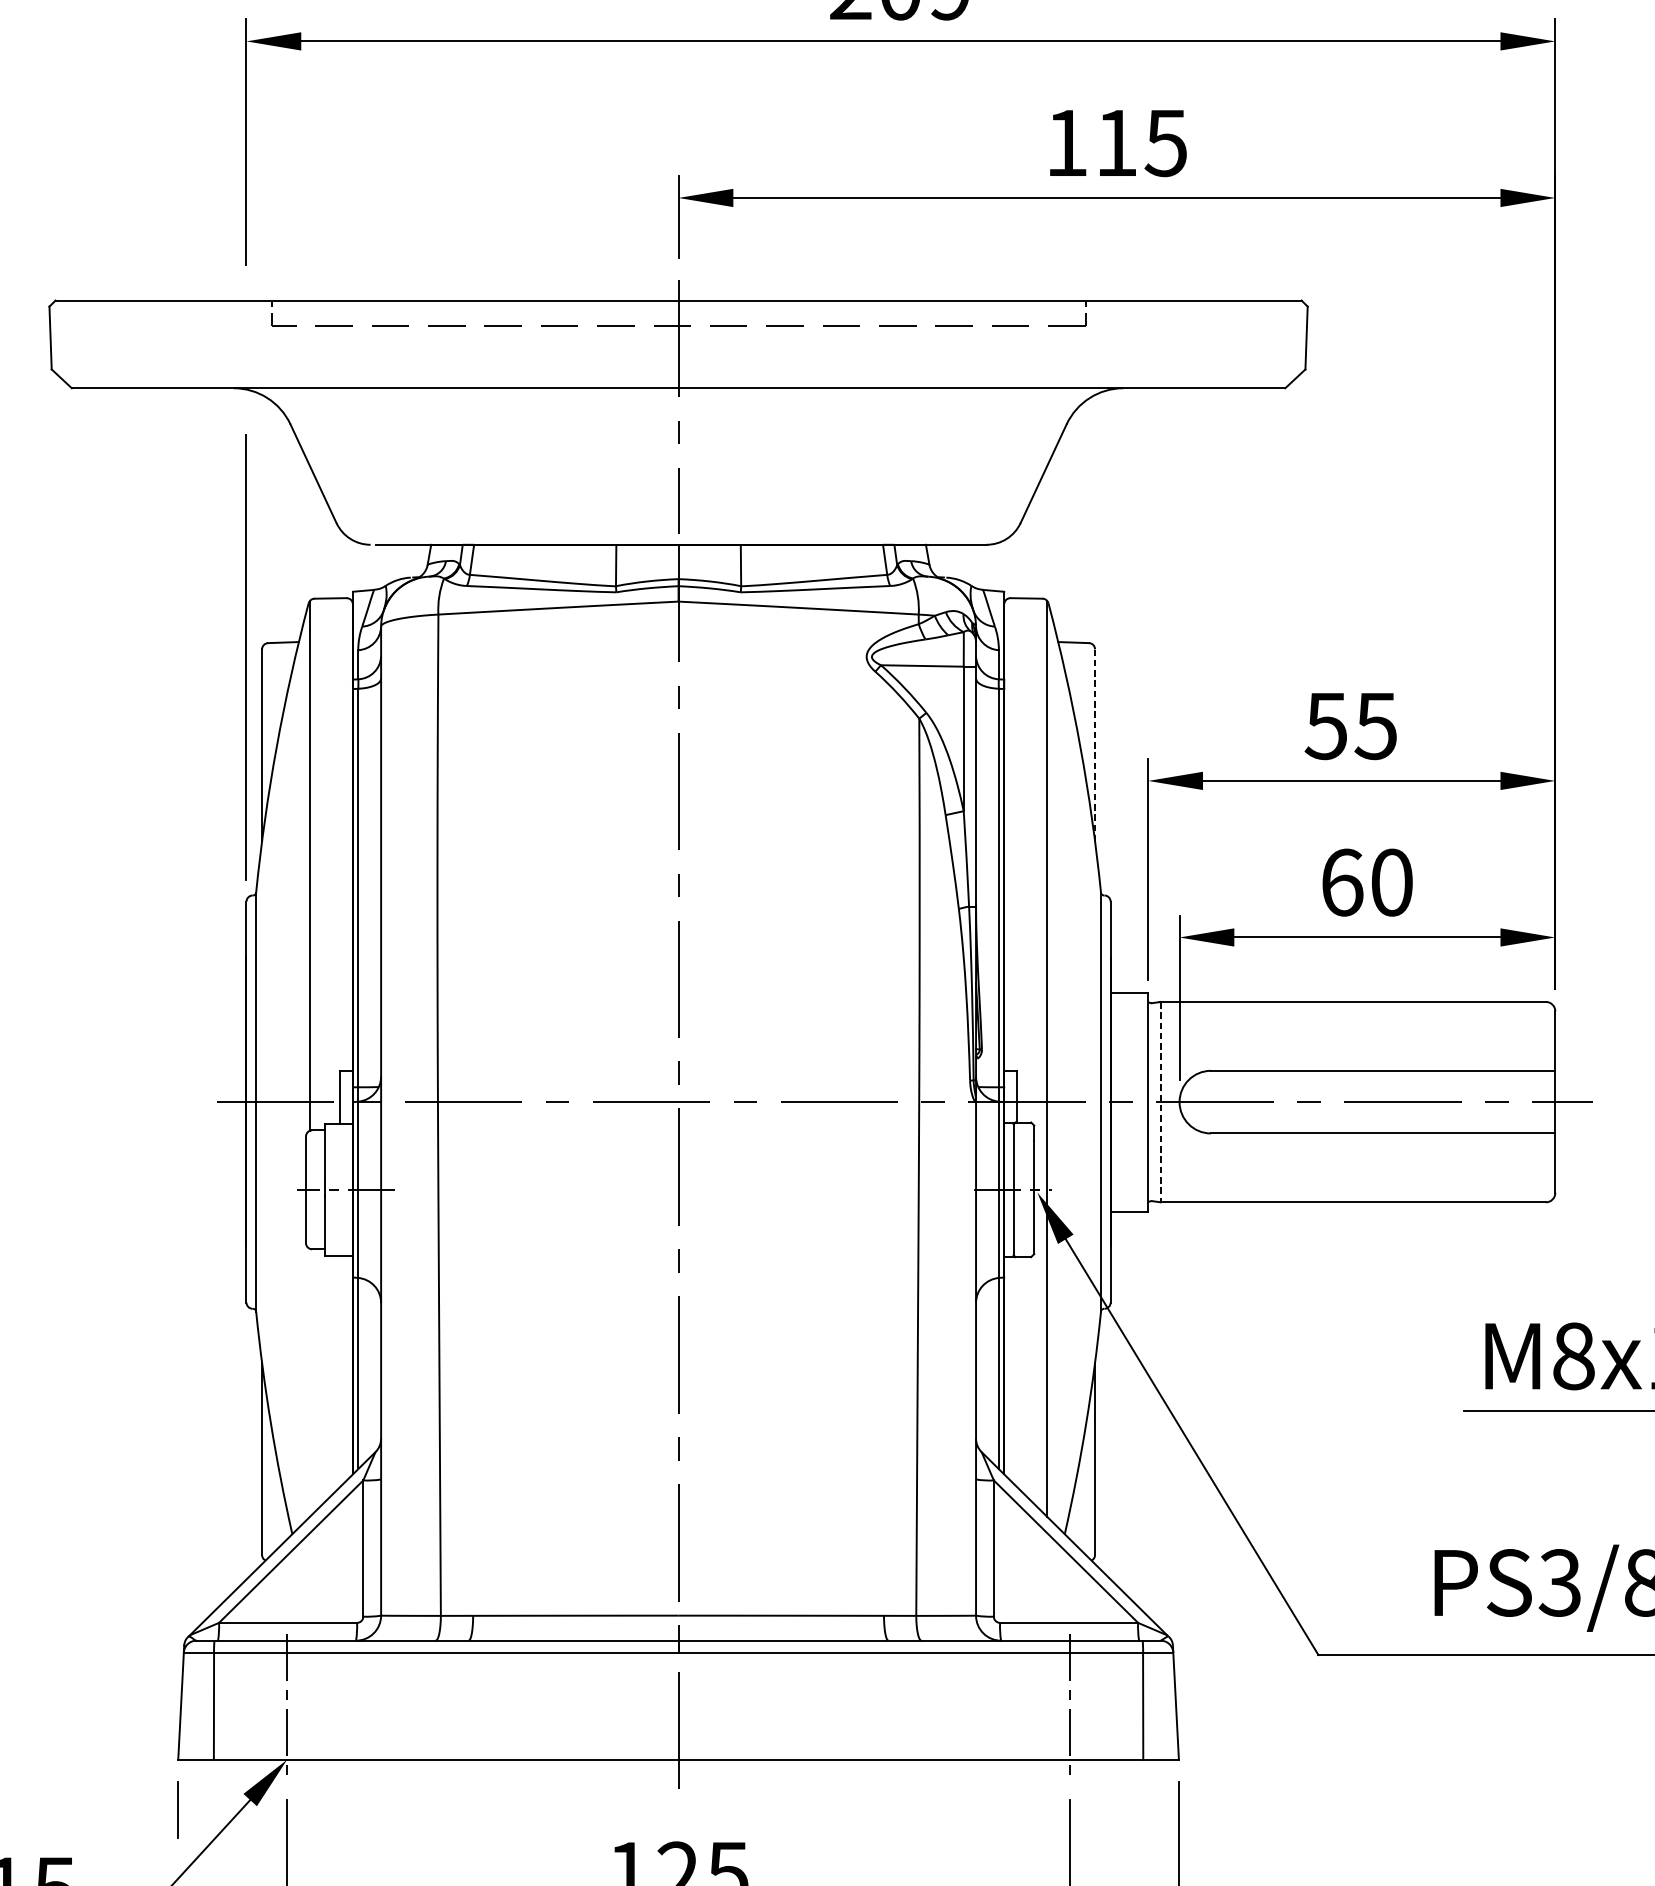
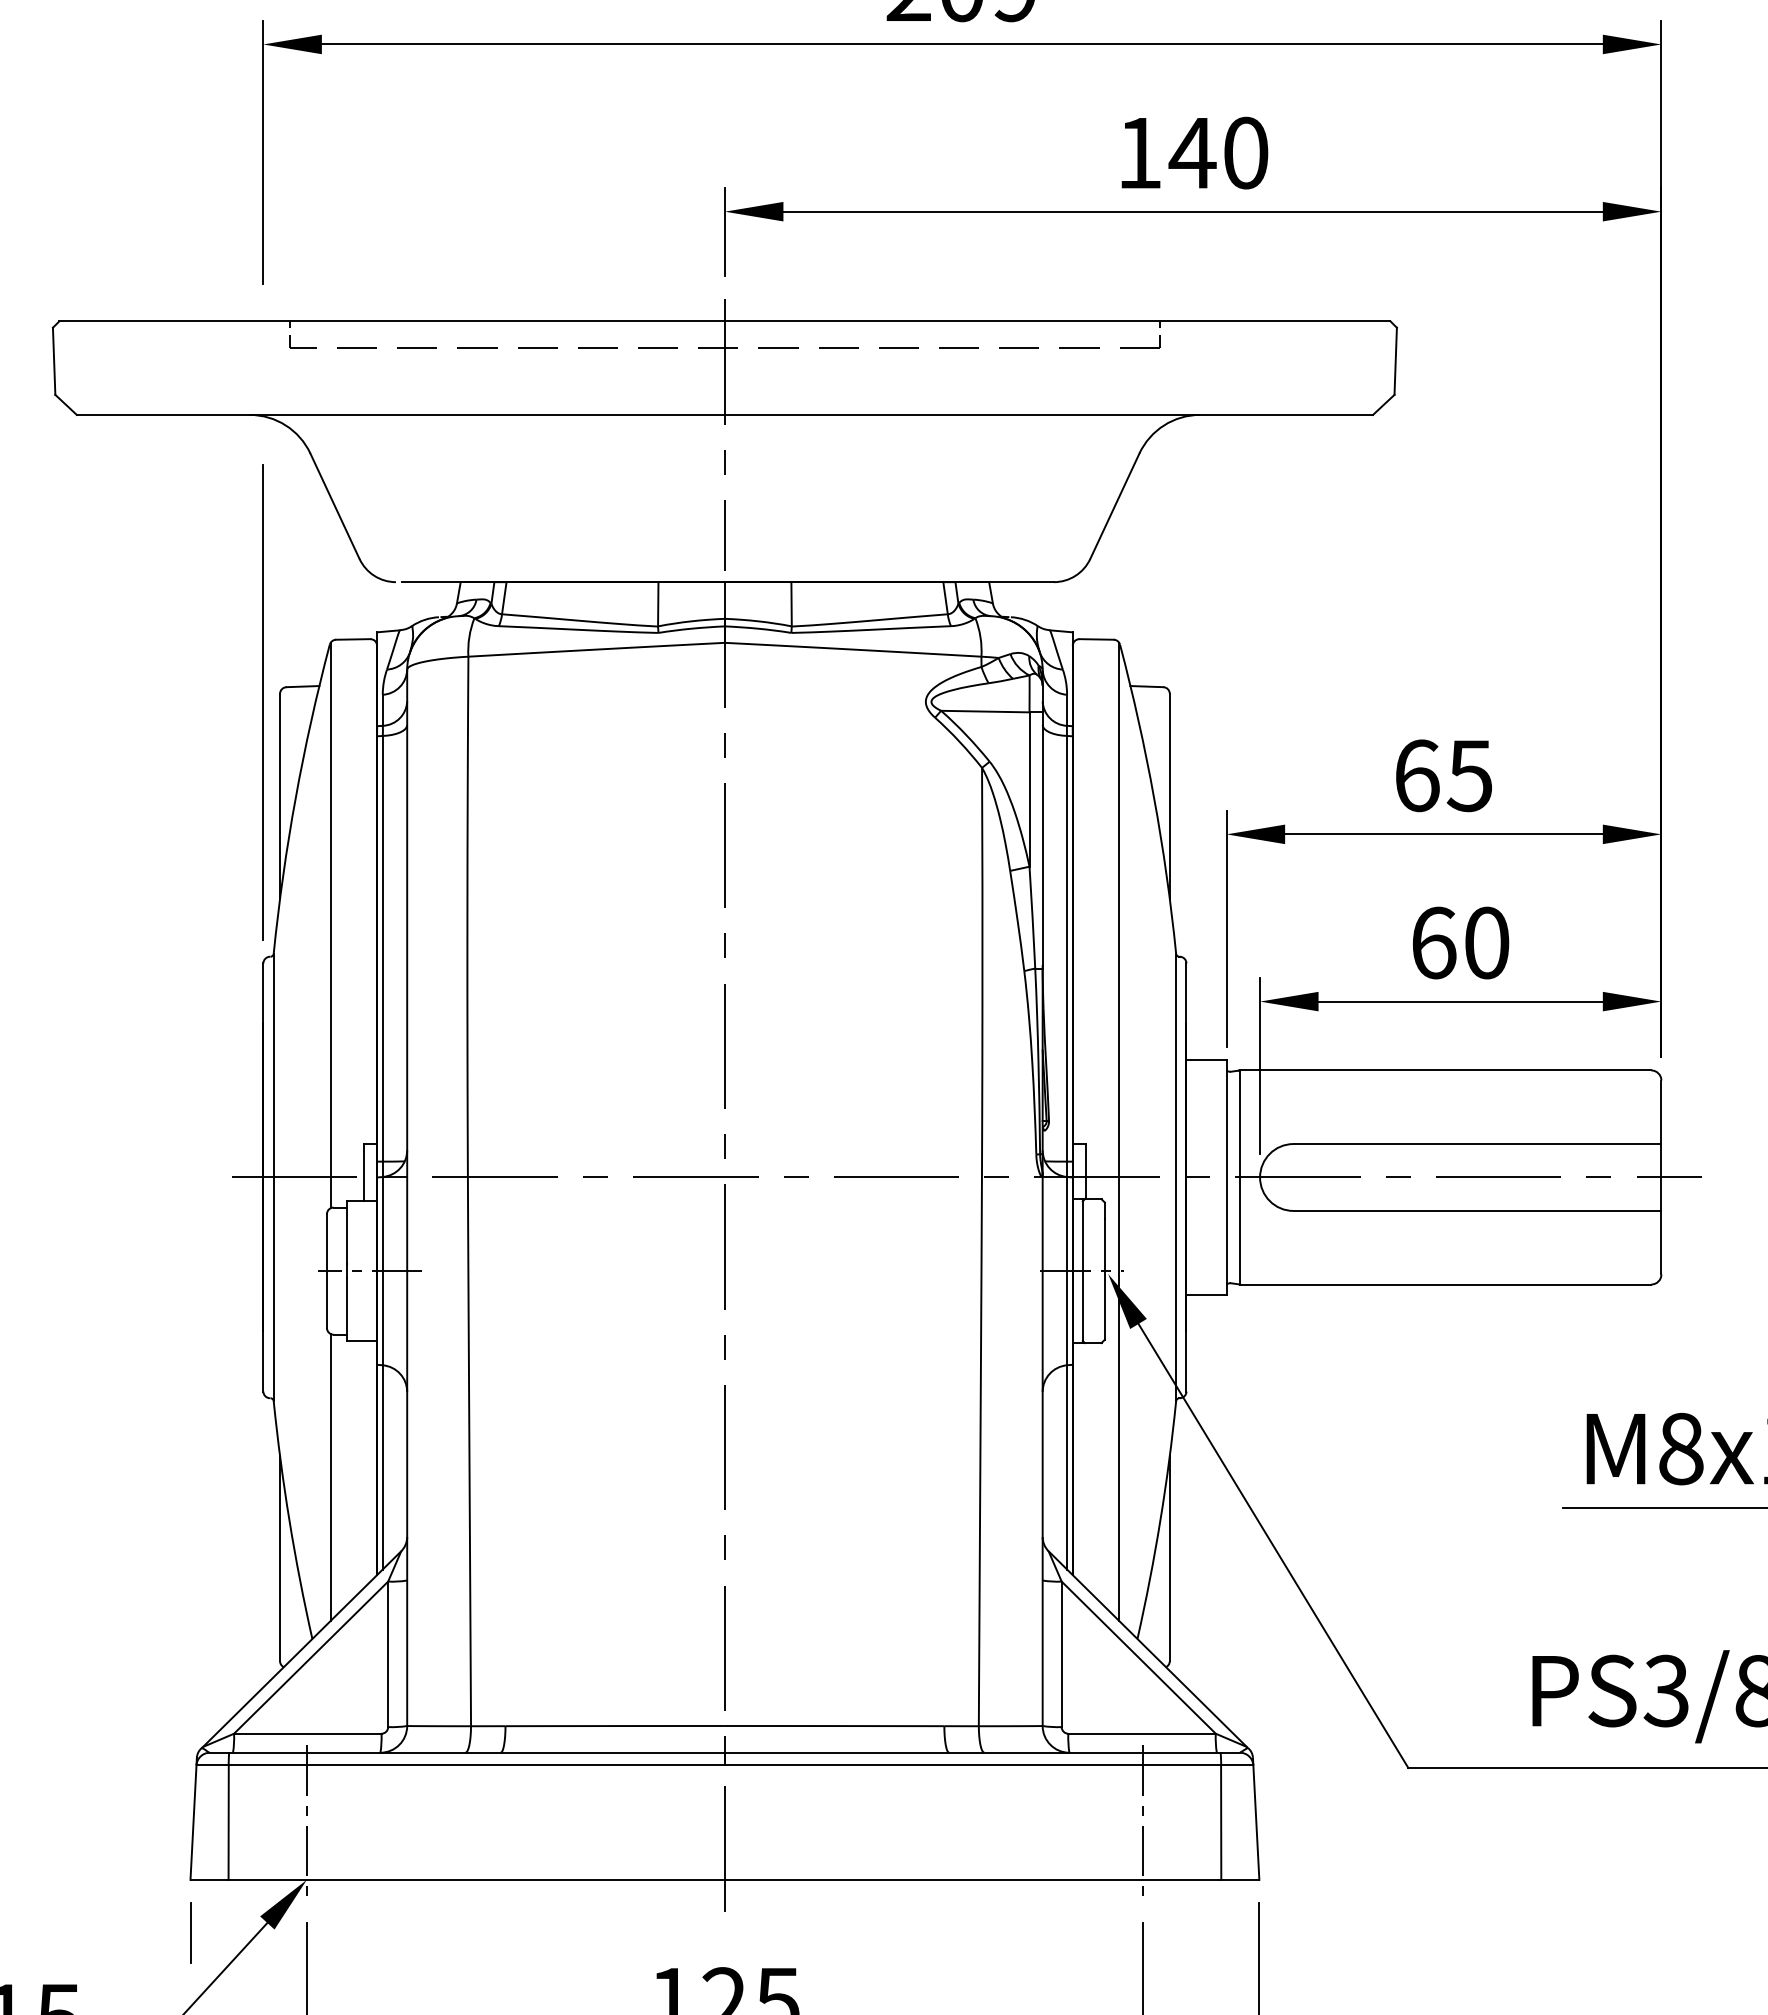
text: (1140, 142) -> (1218, 152), 115 -> 140
text: (1326, 725) -> (1416, 775), 55 -> 65
line: (1094, 745) -> (1169, 796), dashed -> solid
line: (1160, 1102) -> (1239, 1177), dashed -> solid
line: (310, 1383) -> (331, 1477), added

